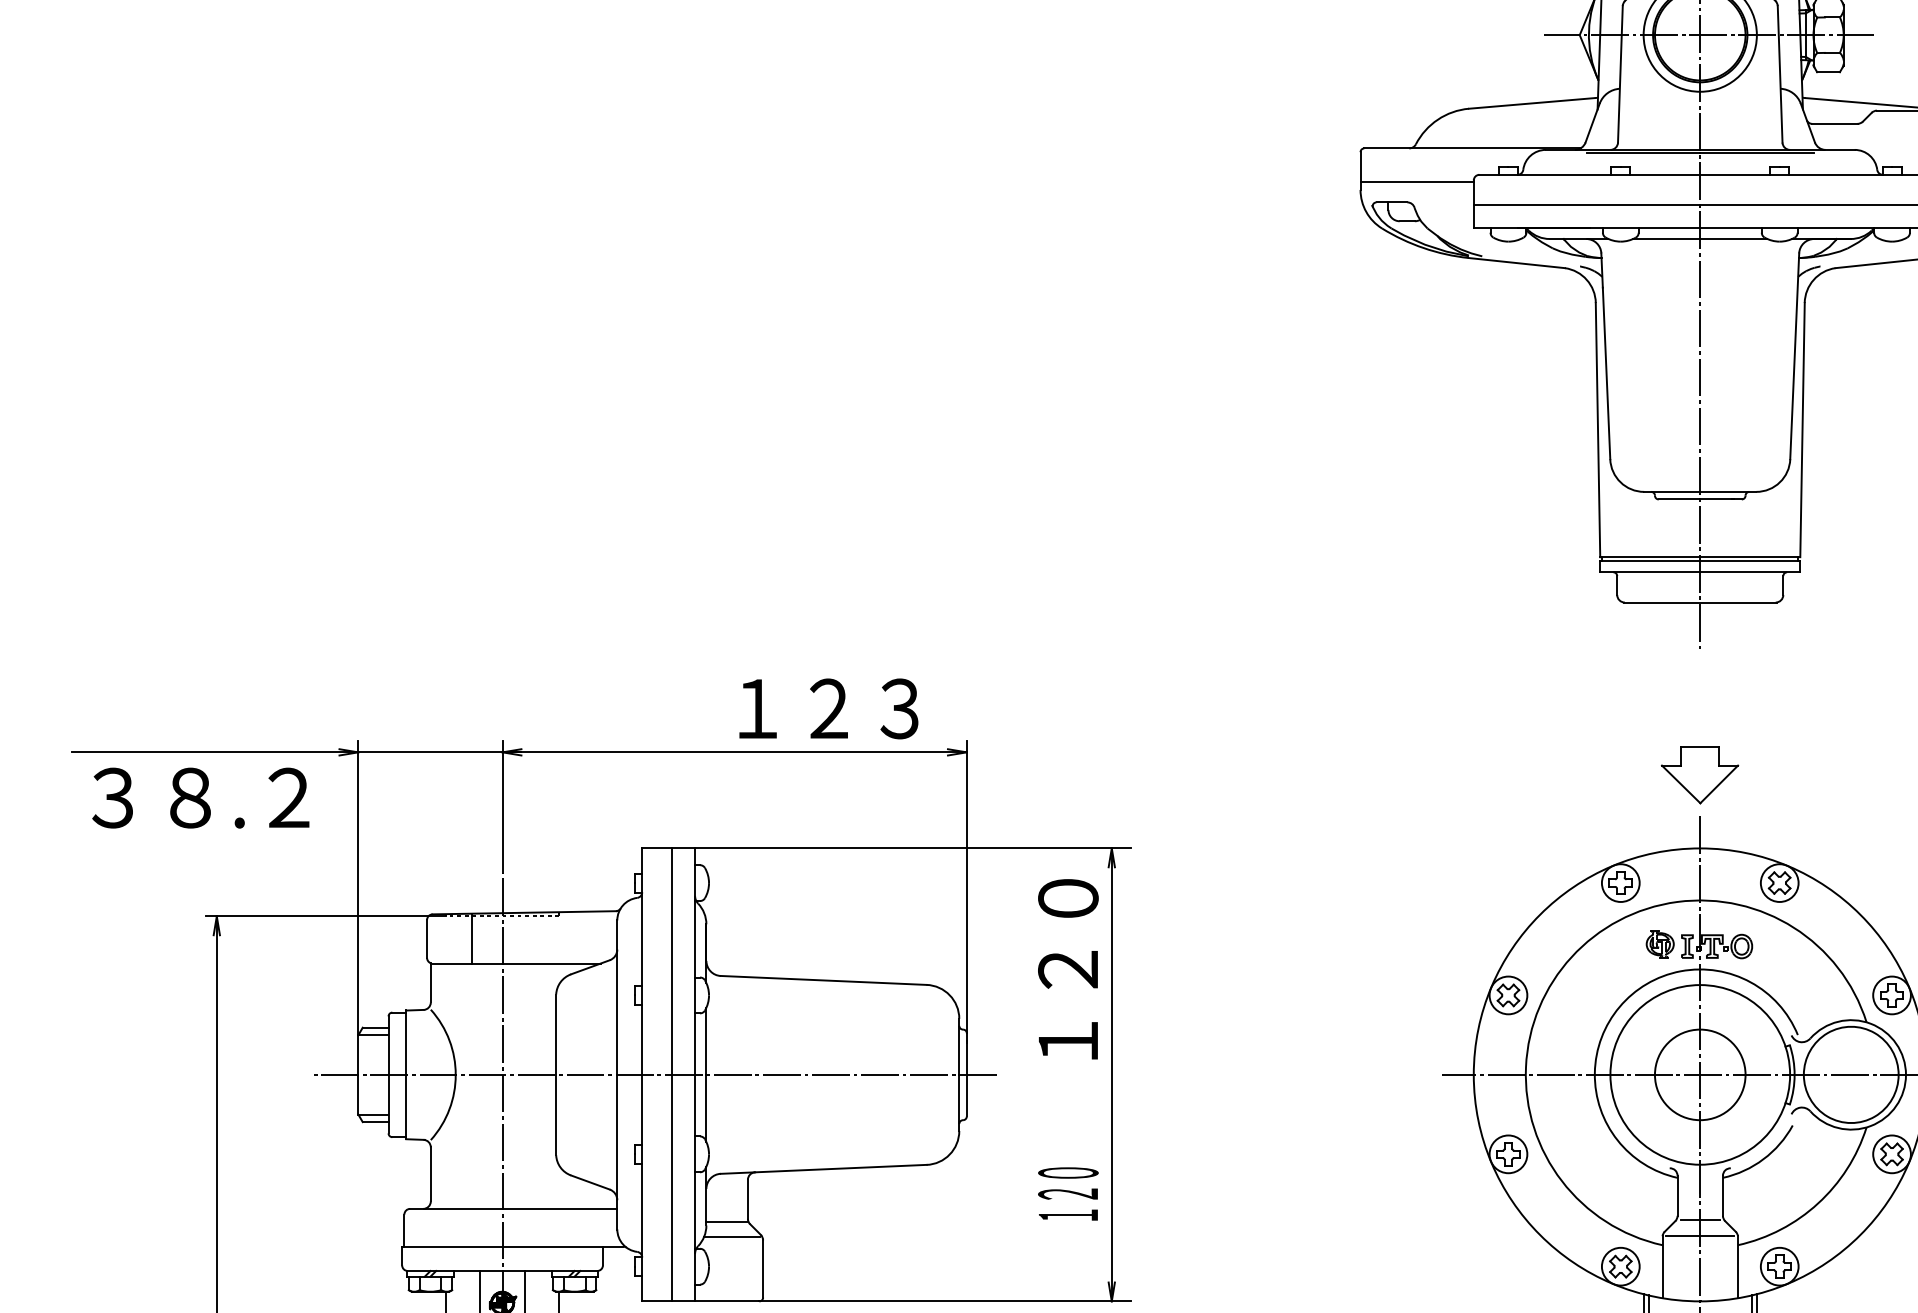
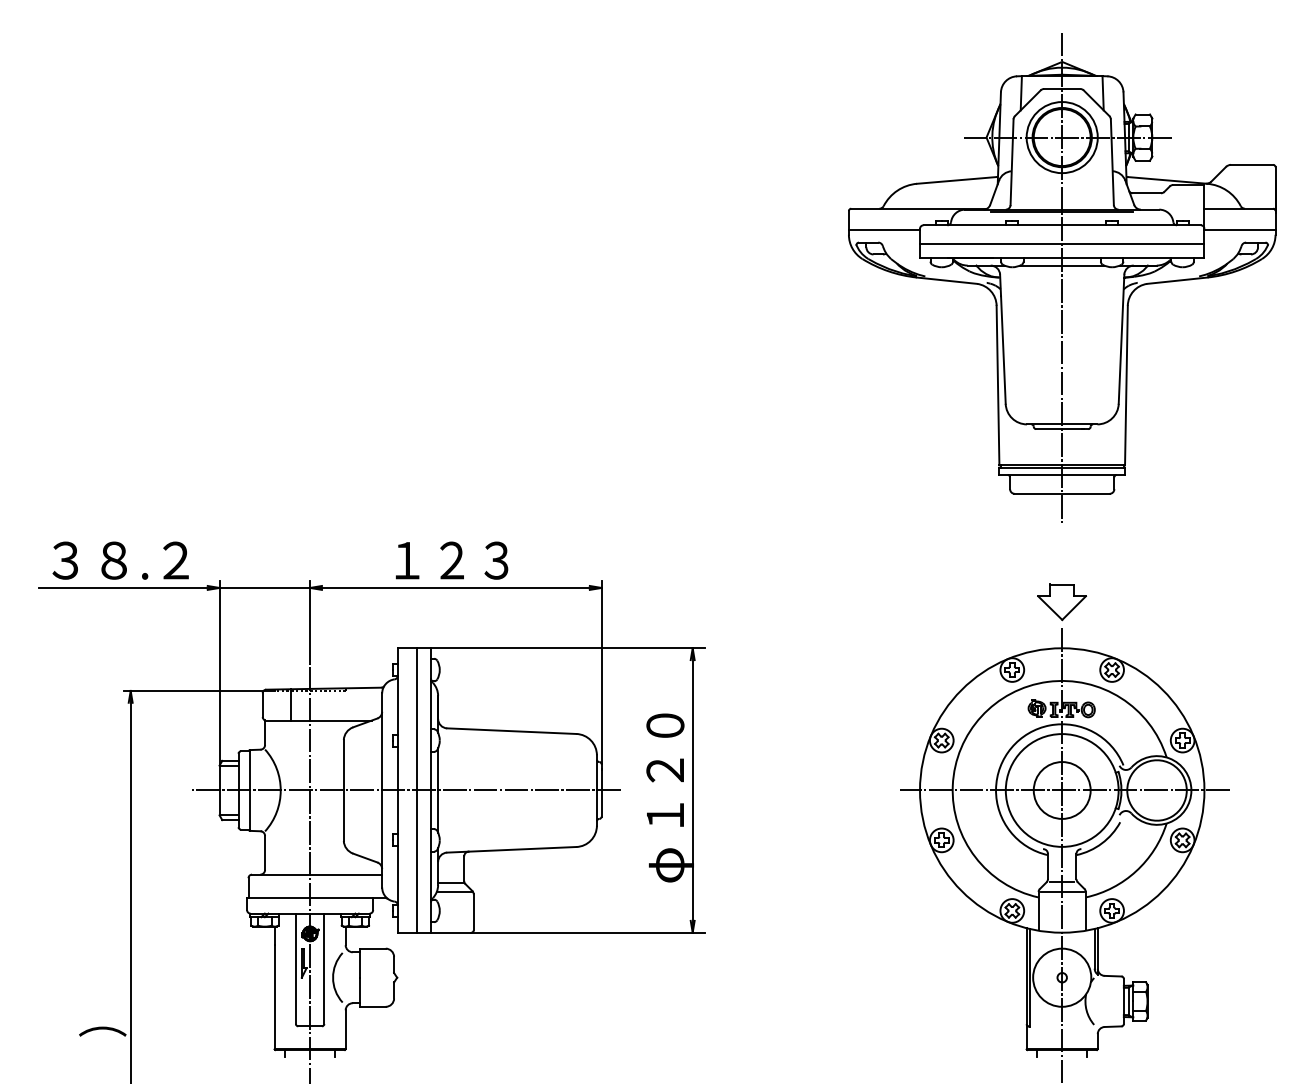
text: (829, 708) -> (452, 560), moved
text: (200, 797) -> (120, 560), moved
text: (1068, 968) -> (665, 769), moved
text: (1073, 1194) -> (668, 865), １２０ -> φ

